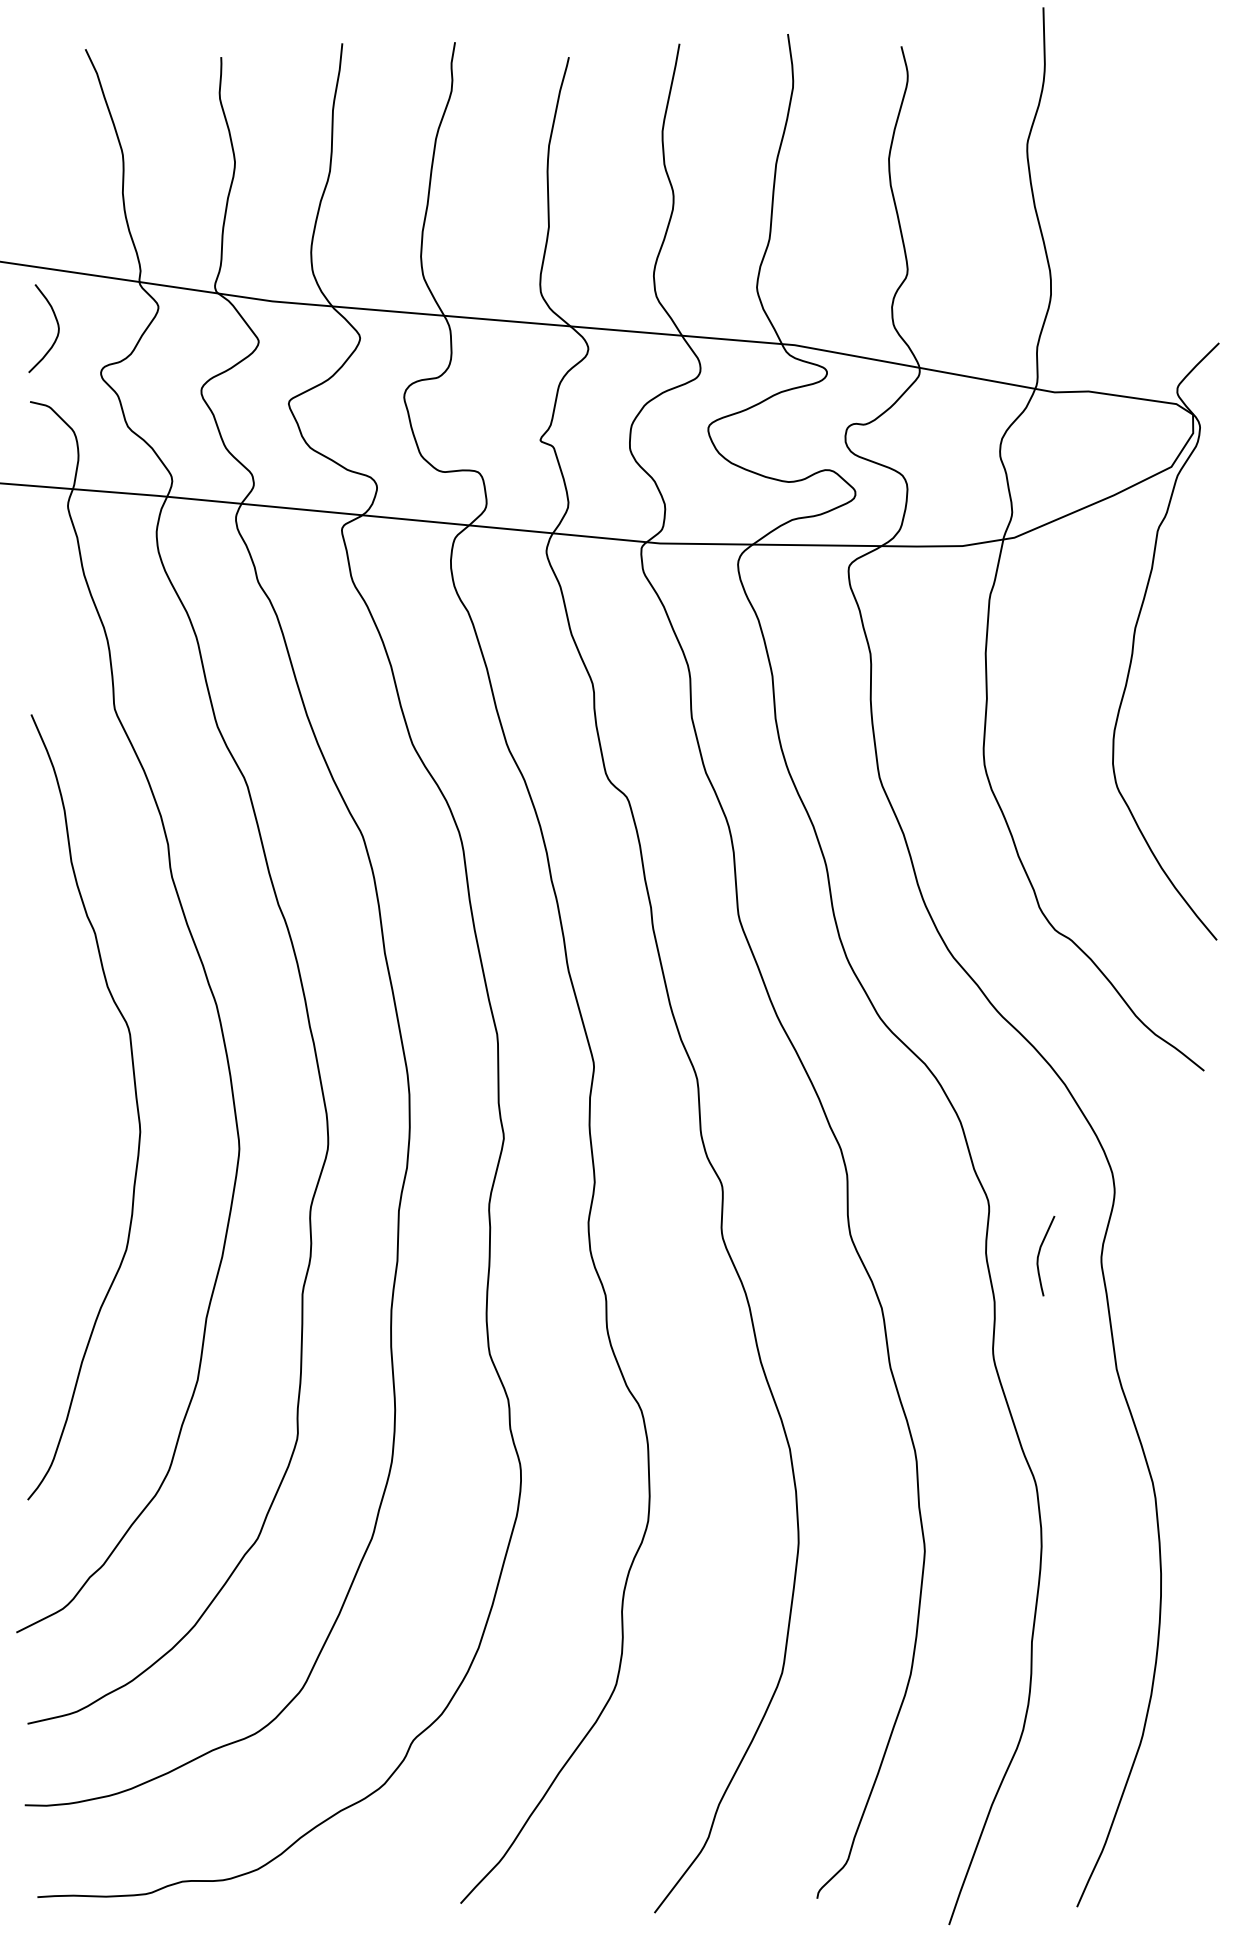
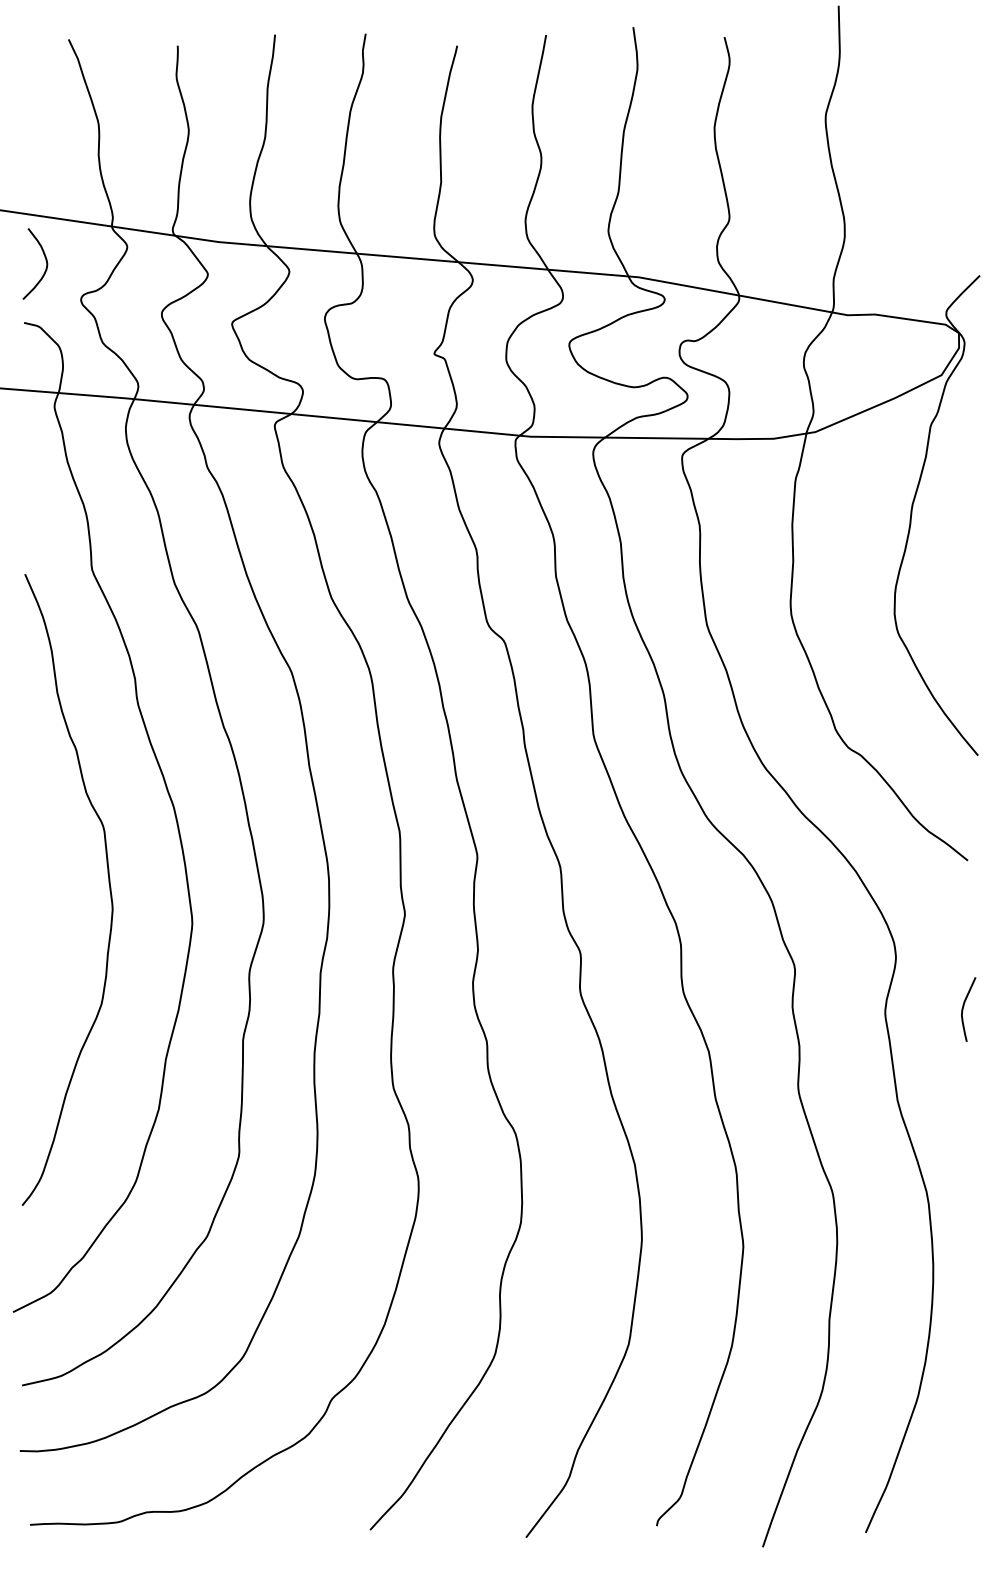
curve: (1040, 1252) -> (964, 1006), moved

